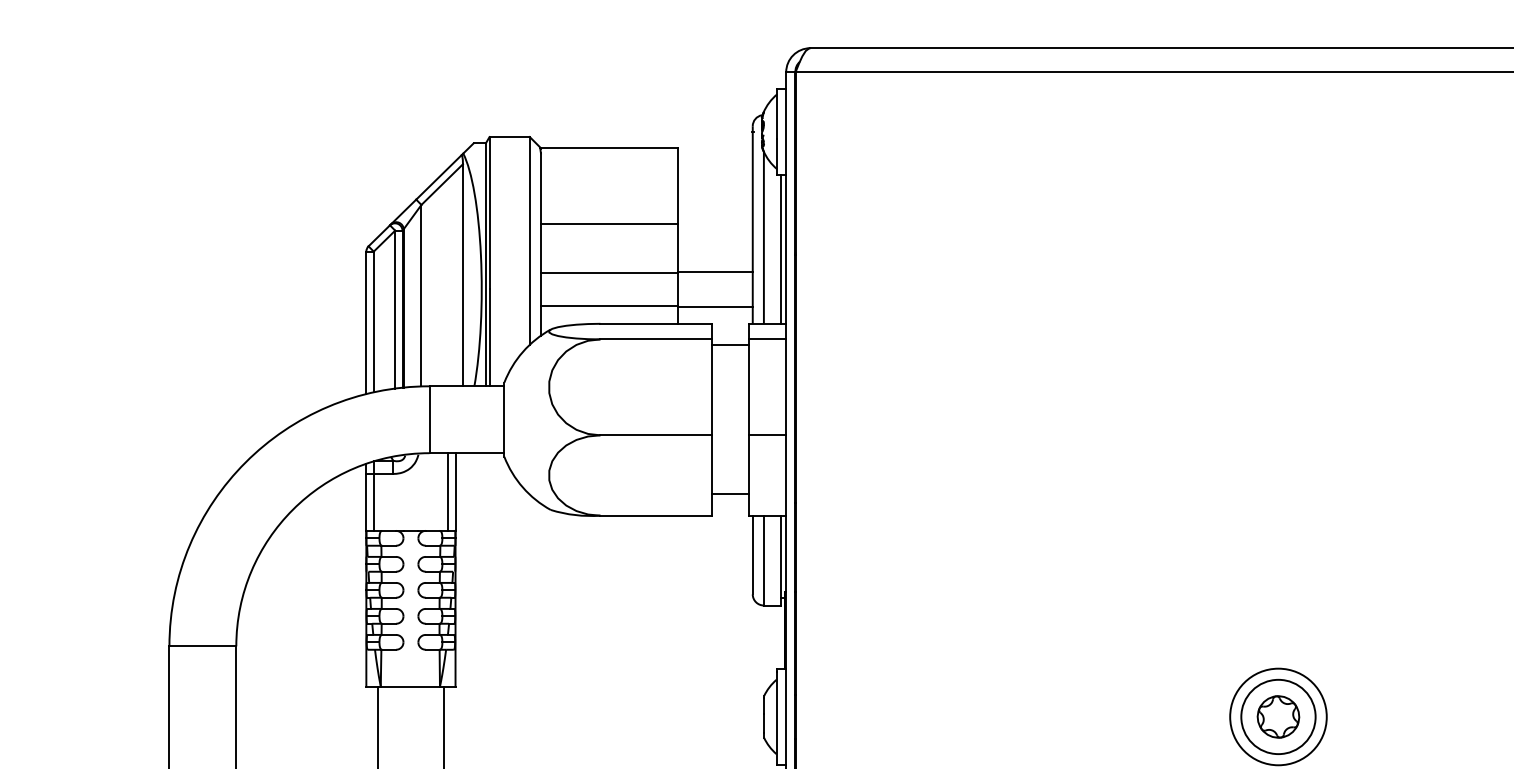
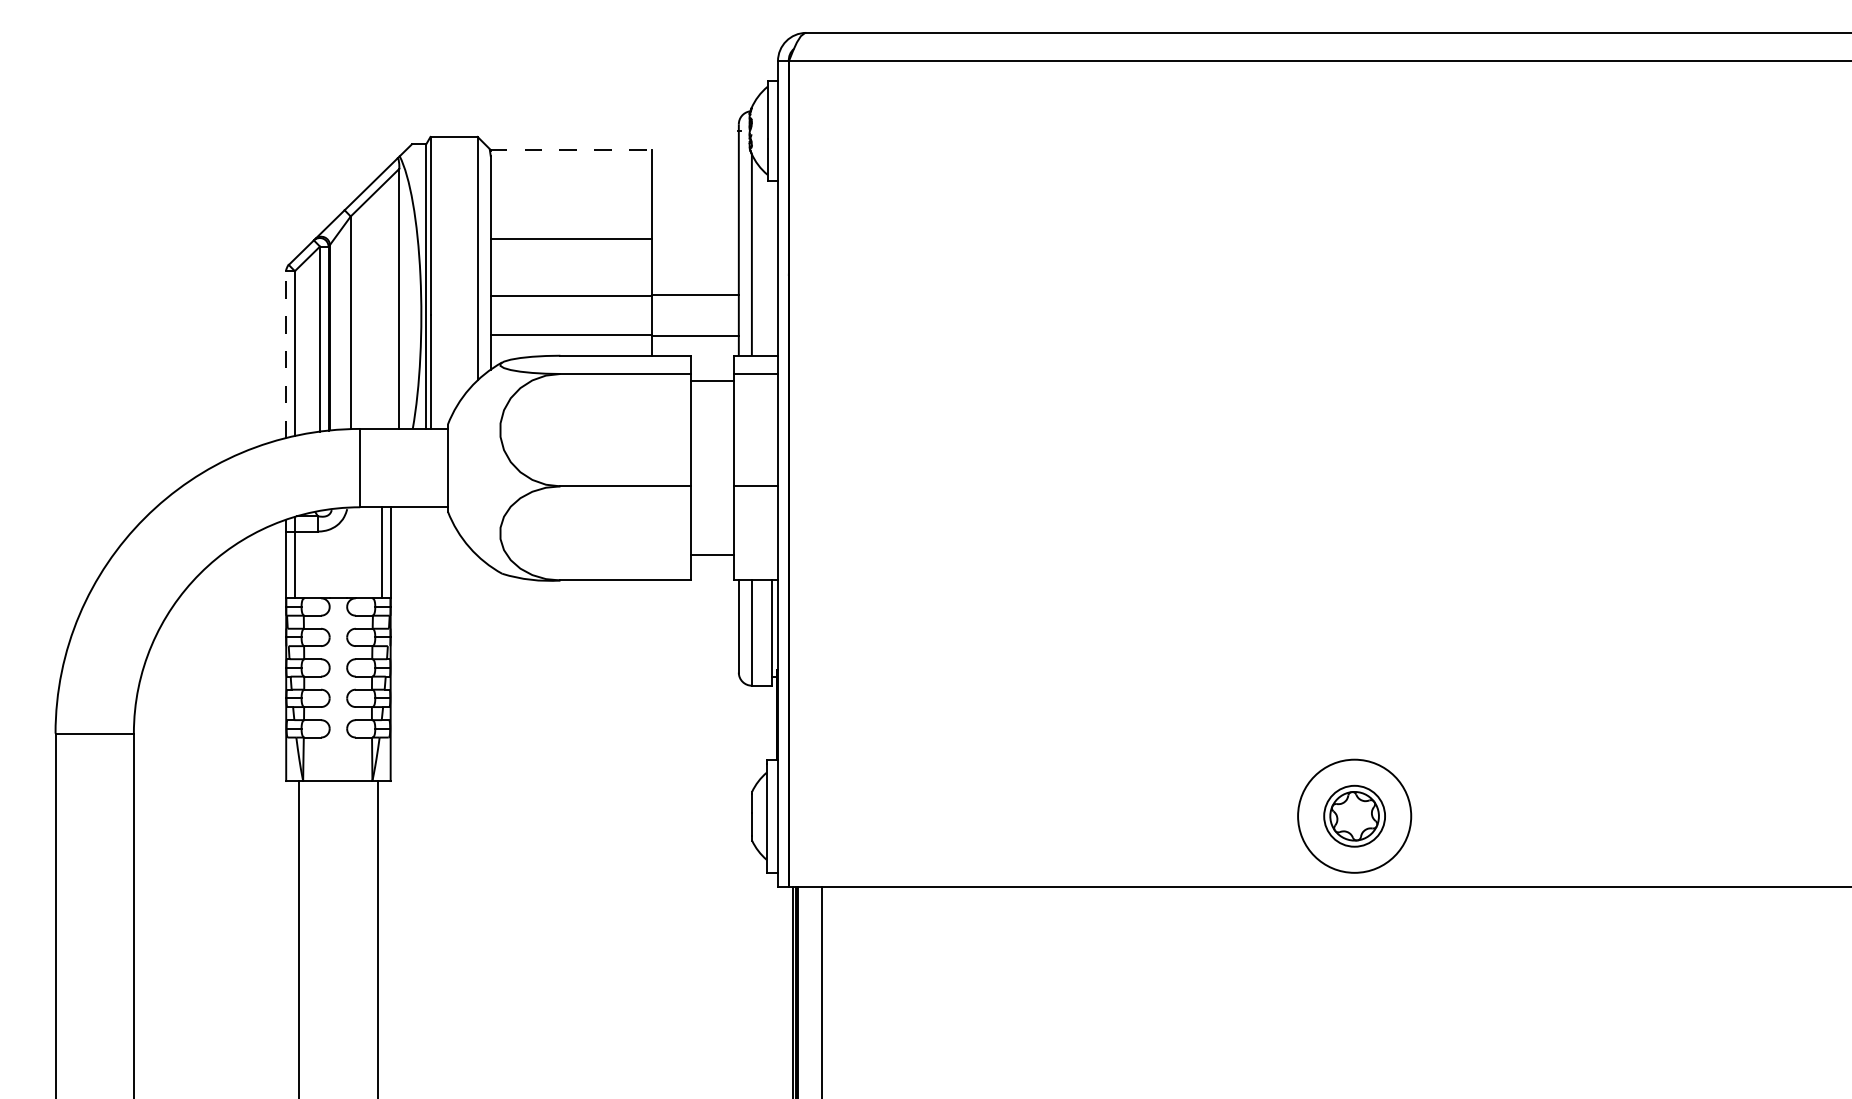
line: (609, 148) -> (570, 150), solid -> dashed
line: (780, 248) -> (771, 267), removed
line: (366, 322) -> (286, 354), solid -> dashed
circle: (1278, 716) -> (1354, 815), size x0.7

